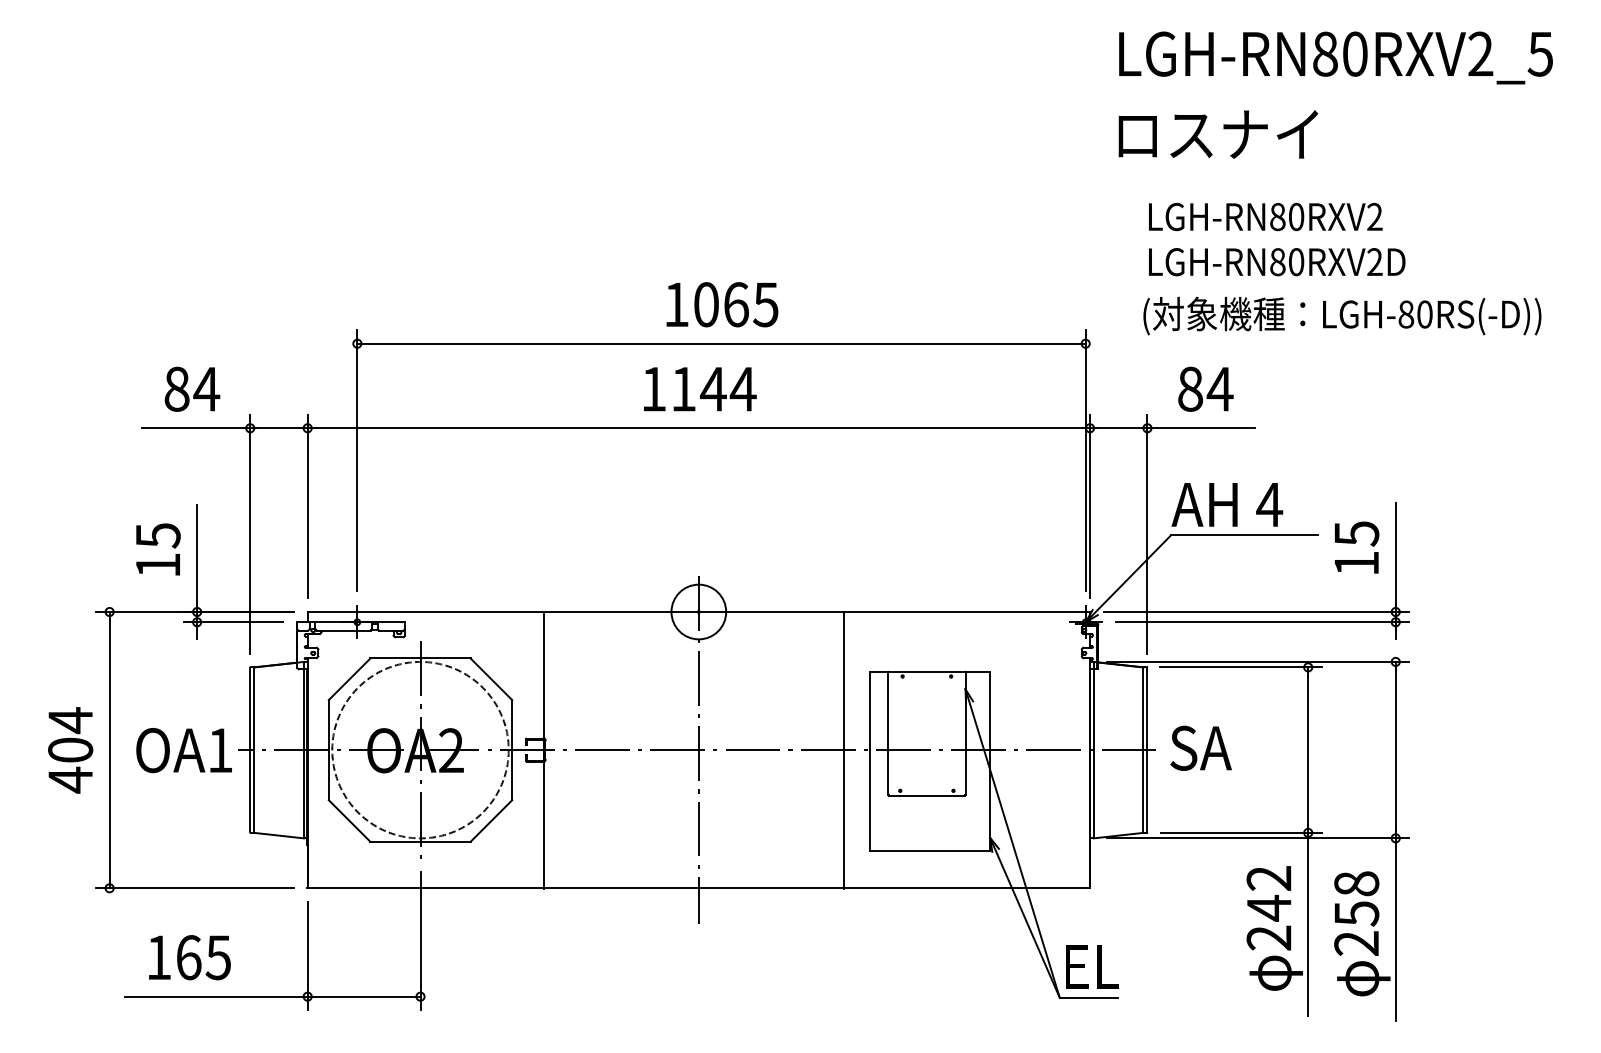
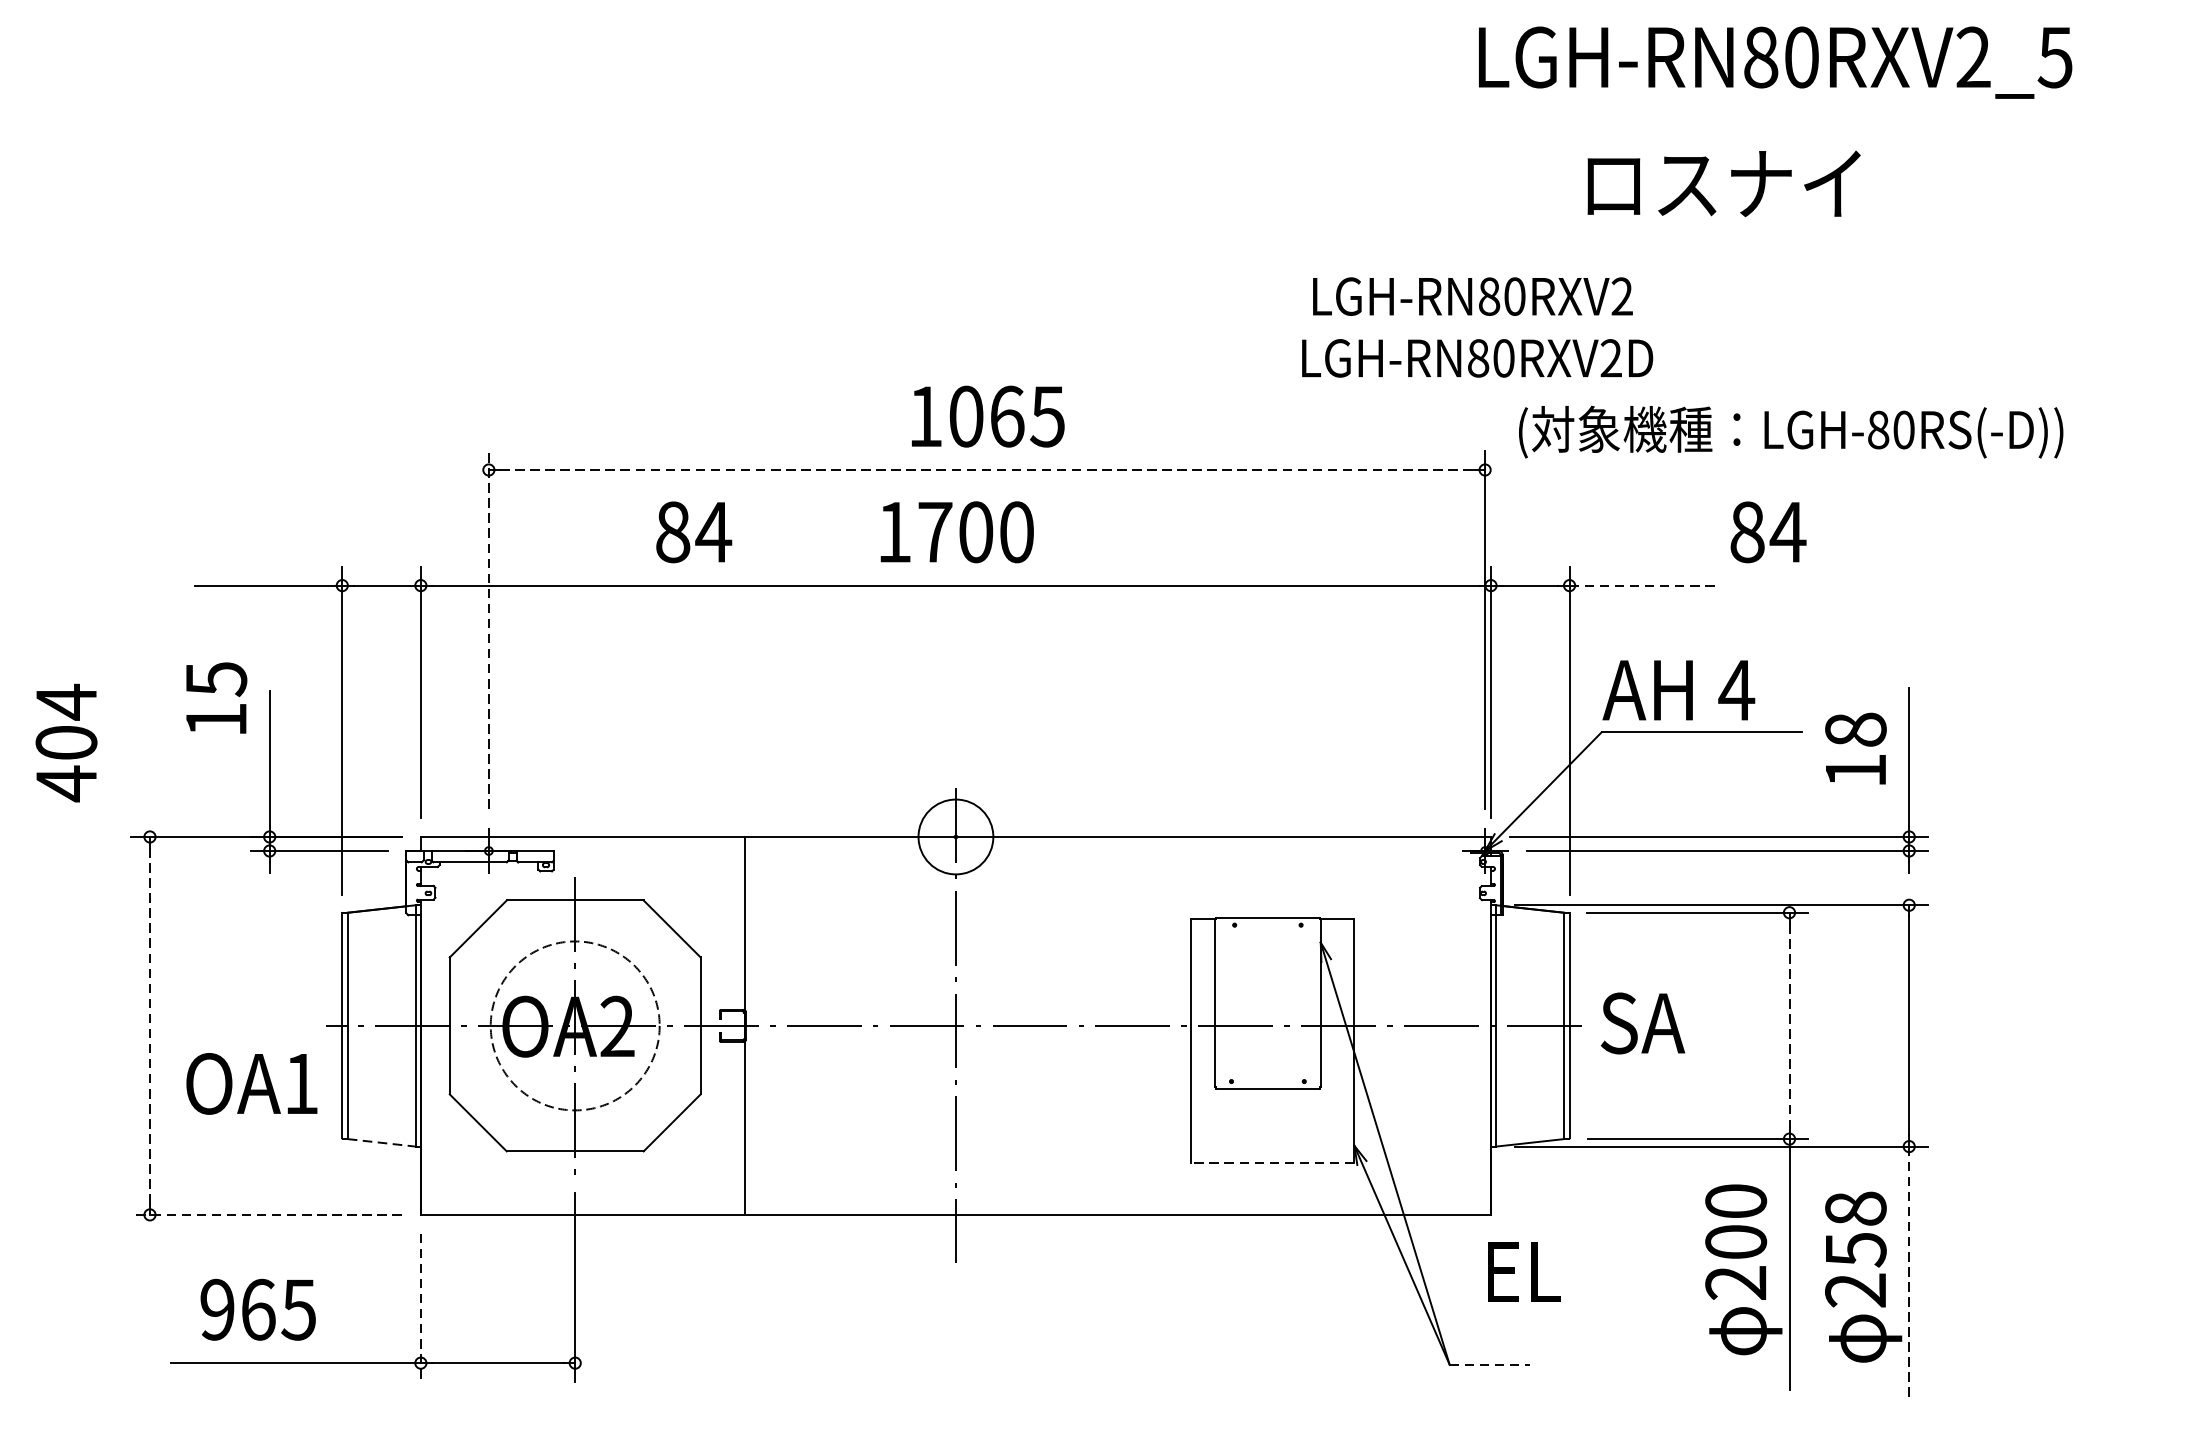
text: (1335, 57) -> (1774, 62), moved
text: (1218, 134) -> (1724, 183), moved
text: (1265, 216) -> (1472, 295), moved
text: (1277, 262) -> (1478, 358), moved
text: (1342, 315) -> (1791, 431), moved
line: (721, 343) -> (986, 469), solid -> dashed
text: (192, 388) -> (694, 531), moved
text: (713, 388) -> (975, 531), 1144 -> 1700
text: (1205, 388) -> (1768, 531), moved
line: (1201, 428) -> (1643, 585), solid -> dashed
line: (357, 460) -> (489, 629), solid -> dashed
text: (1356, 533) -> (1855, 729), 15 -> 18
text: (158, 549) -> (216, 698), moved
circle: (420, 749) -> (575, 1025), size x0.7
text: (70, 750) -> (66, 743), moved
line: (109, 750) -> (149, 1026), solid -> dashed
text: (183, 750) -> (251, 1083), moved
line: (844, 750) -> (1155, 1026), removed
line: (1308, 750) -> (1789, 1026), solid -> dashed
line: (279, 835) -> (382, 1142), solid -> dashed
line: (930, 850) -> (1272, 1163), solid -> dashed
line: (194, 888) -> (266, 1215), solid -> dashed
text: (1268, 893) -> (1735, 1222), 242 -> 200
line: (1395, 929) -> (1908, 1271), solid -> dashed
line: (307, 956) -> (420, 1308), solid -> dashed
text: (158, 957) -> (216, 1309), 165 -> 965
text: (1092, 966) -> (1524, 1271), moved
line: (1089, 997) -> (1490, 1364), solid -> dashed

